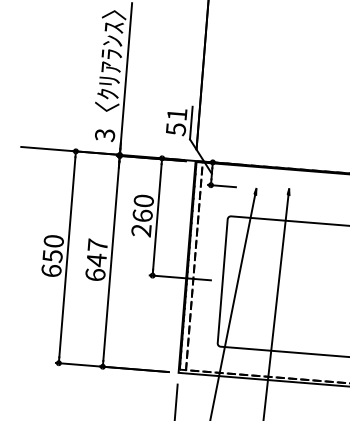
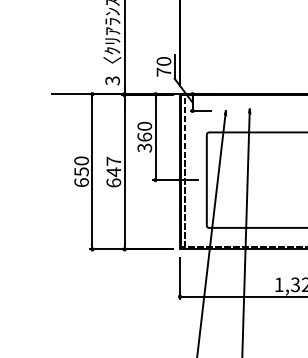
text: (176, 121) -> (163, 66), 51 -> 70
text: (142, 229) -> (145, 147), 260 -> 360

